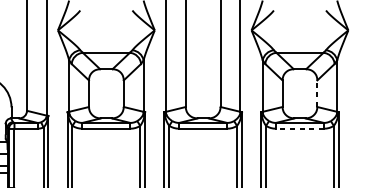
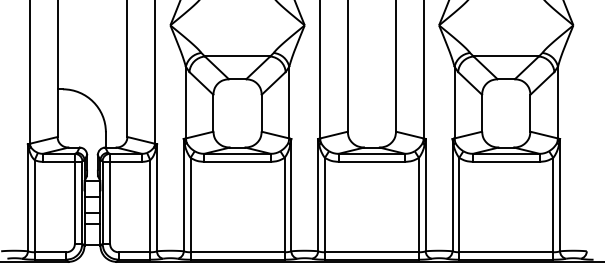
line: (317, 93) -> (530, 112), dashed -> solid
line: (299, 128) -> (505, 161), dashed -> solid

